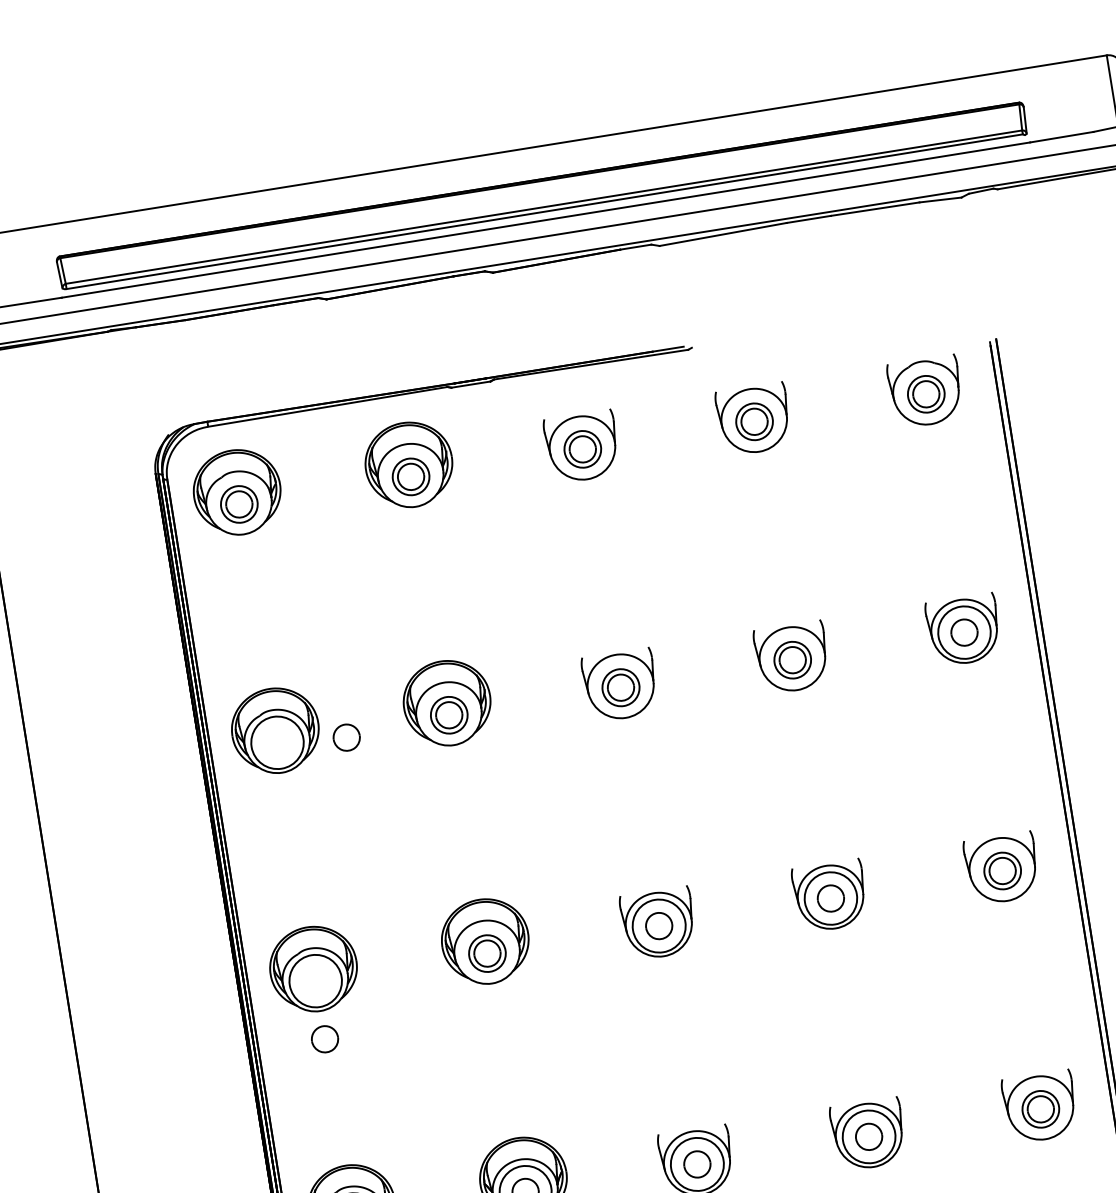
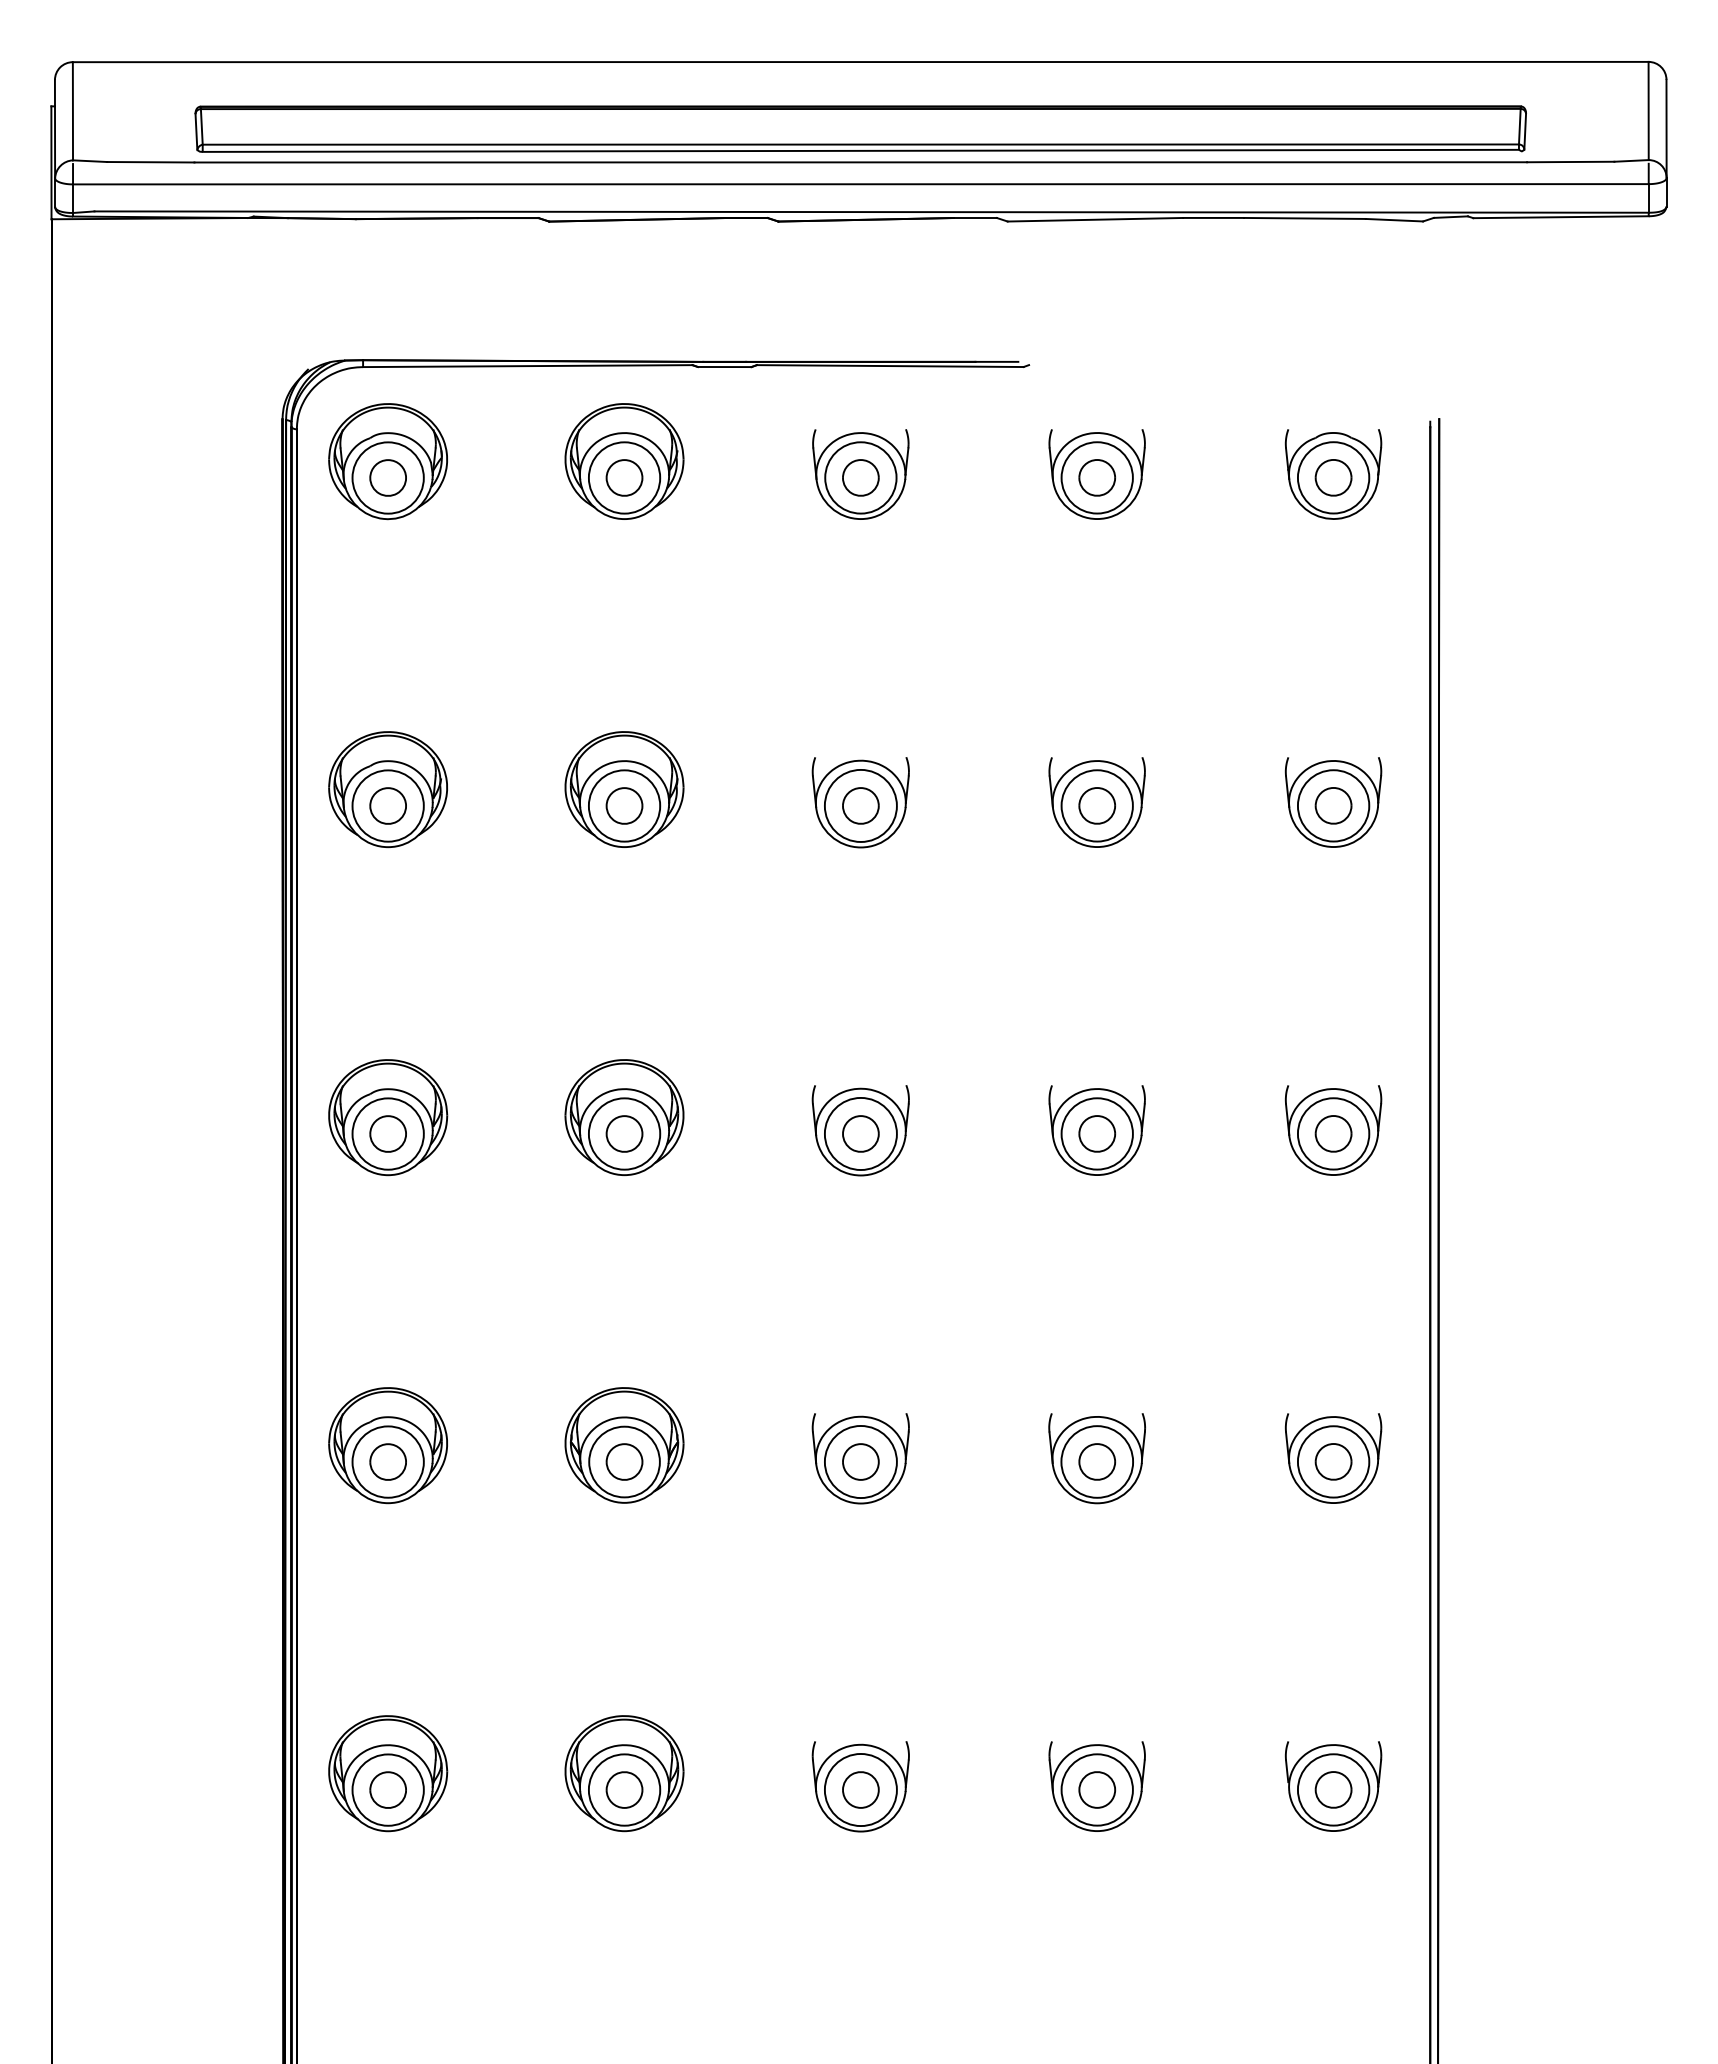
circle: (926, 394) -> (1333, 477), size x1.43
circle: (753, 421) -> (1096, 477), size x1.43
circle: (582, 449) -> (860, 477), size x1.43
circle: (411, 476) -> (624, 477), size x1.43
circle: (238, 504) -> (387, 477), size x1.43
circle: (792, 659) -> (1096, 805), size x1.43
circle: (620, 687) -> (860, 805), size x1.43
circle: (449, 714) -> (624, 805), size x1.43
part: (346, 737) -> (387, 805), moved
circle: (1002, 870) -> (1333, 1133), size x1.43
circle: (487, 953) -> (624, 1133), size x1.43
part: (324, 1038) -> (387, 1133), moved
circle: (1040, 1109) -> (1333, 1461), size x1.43

